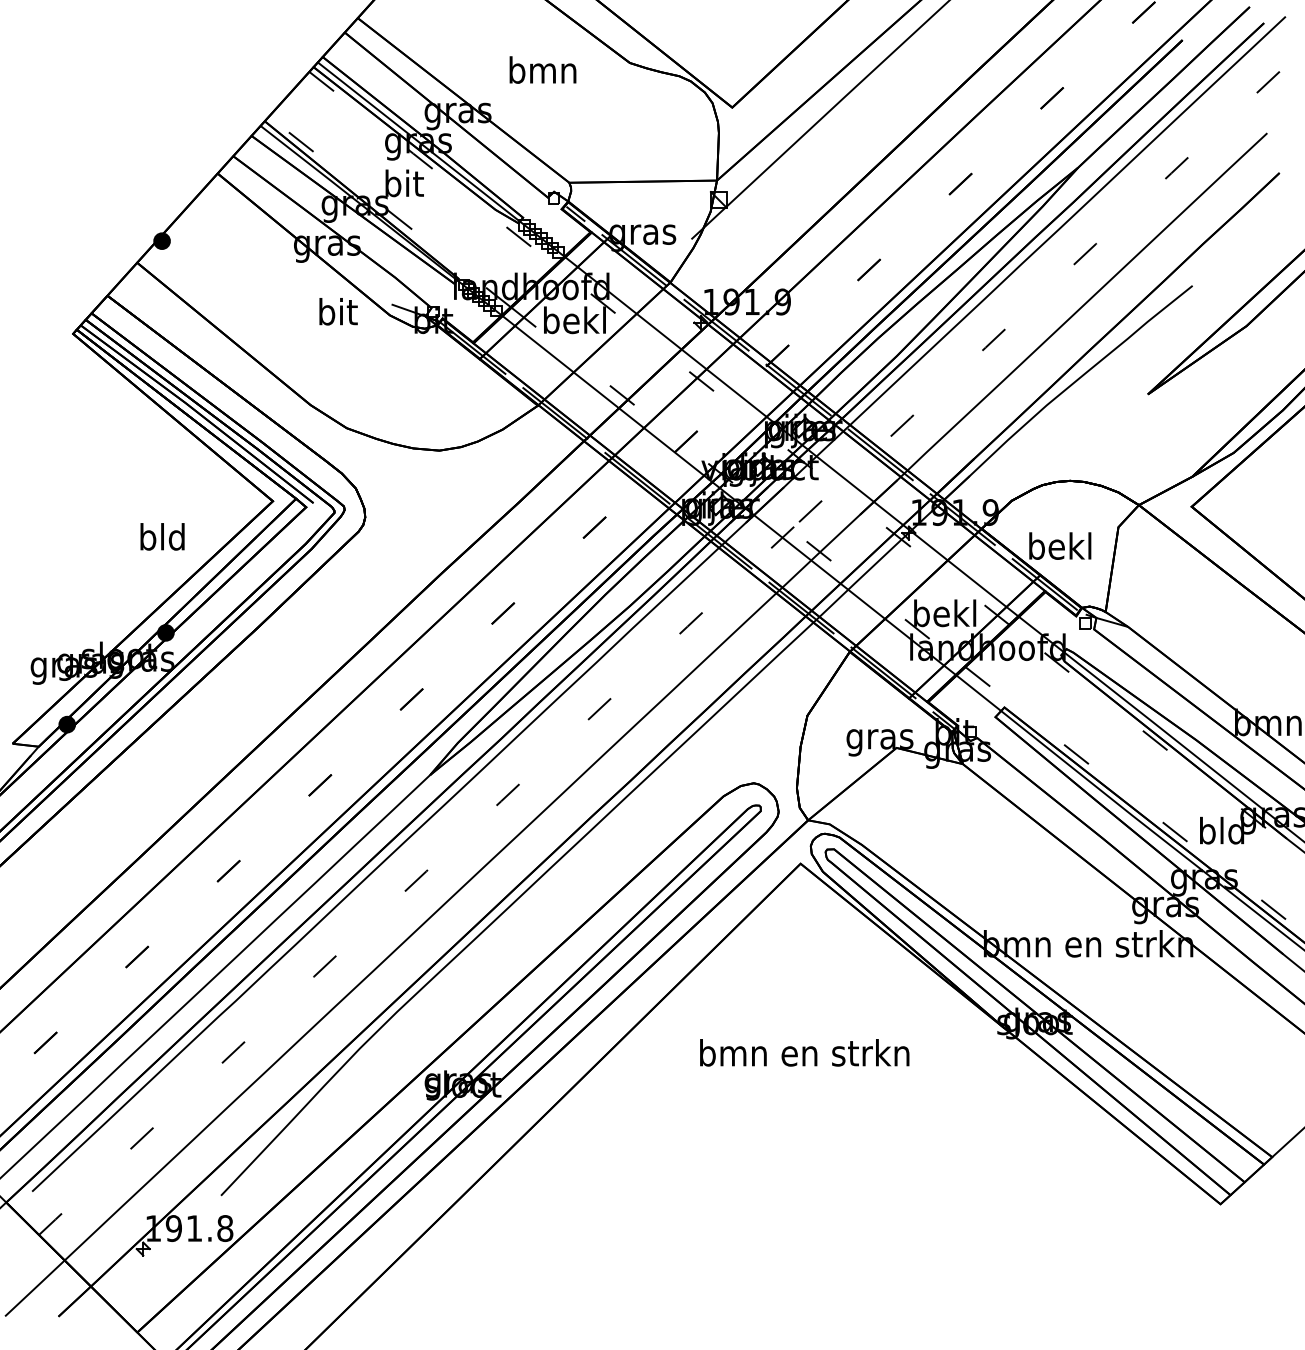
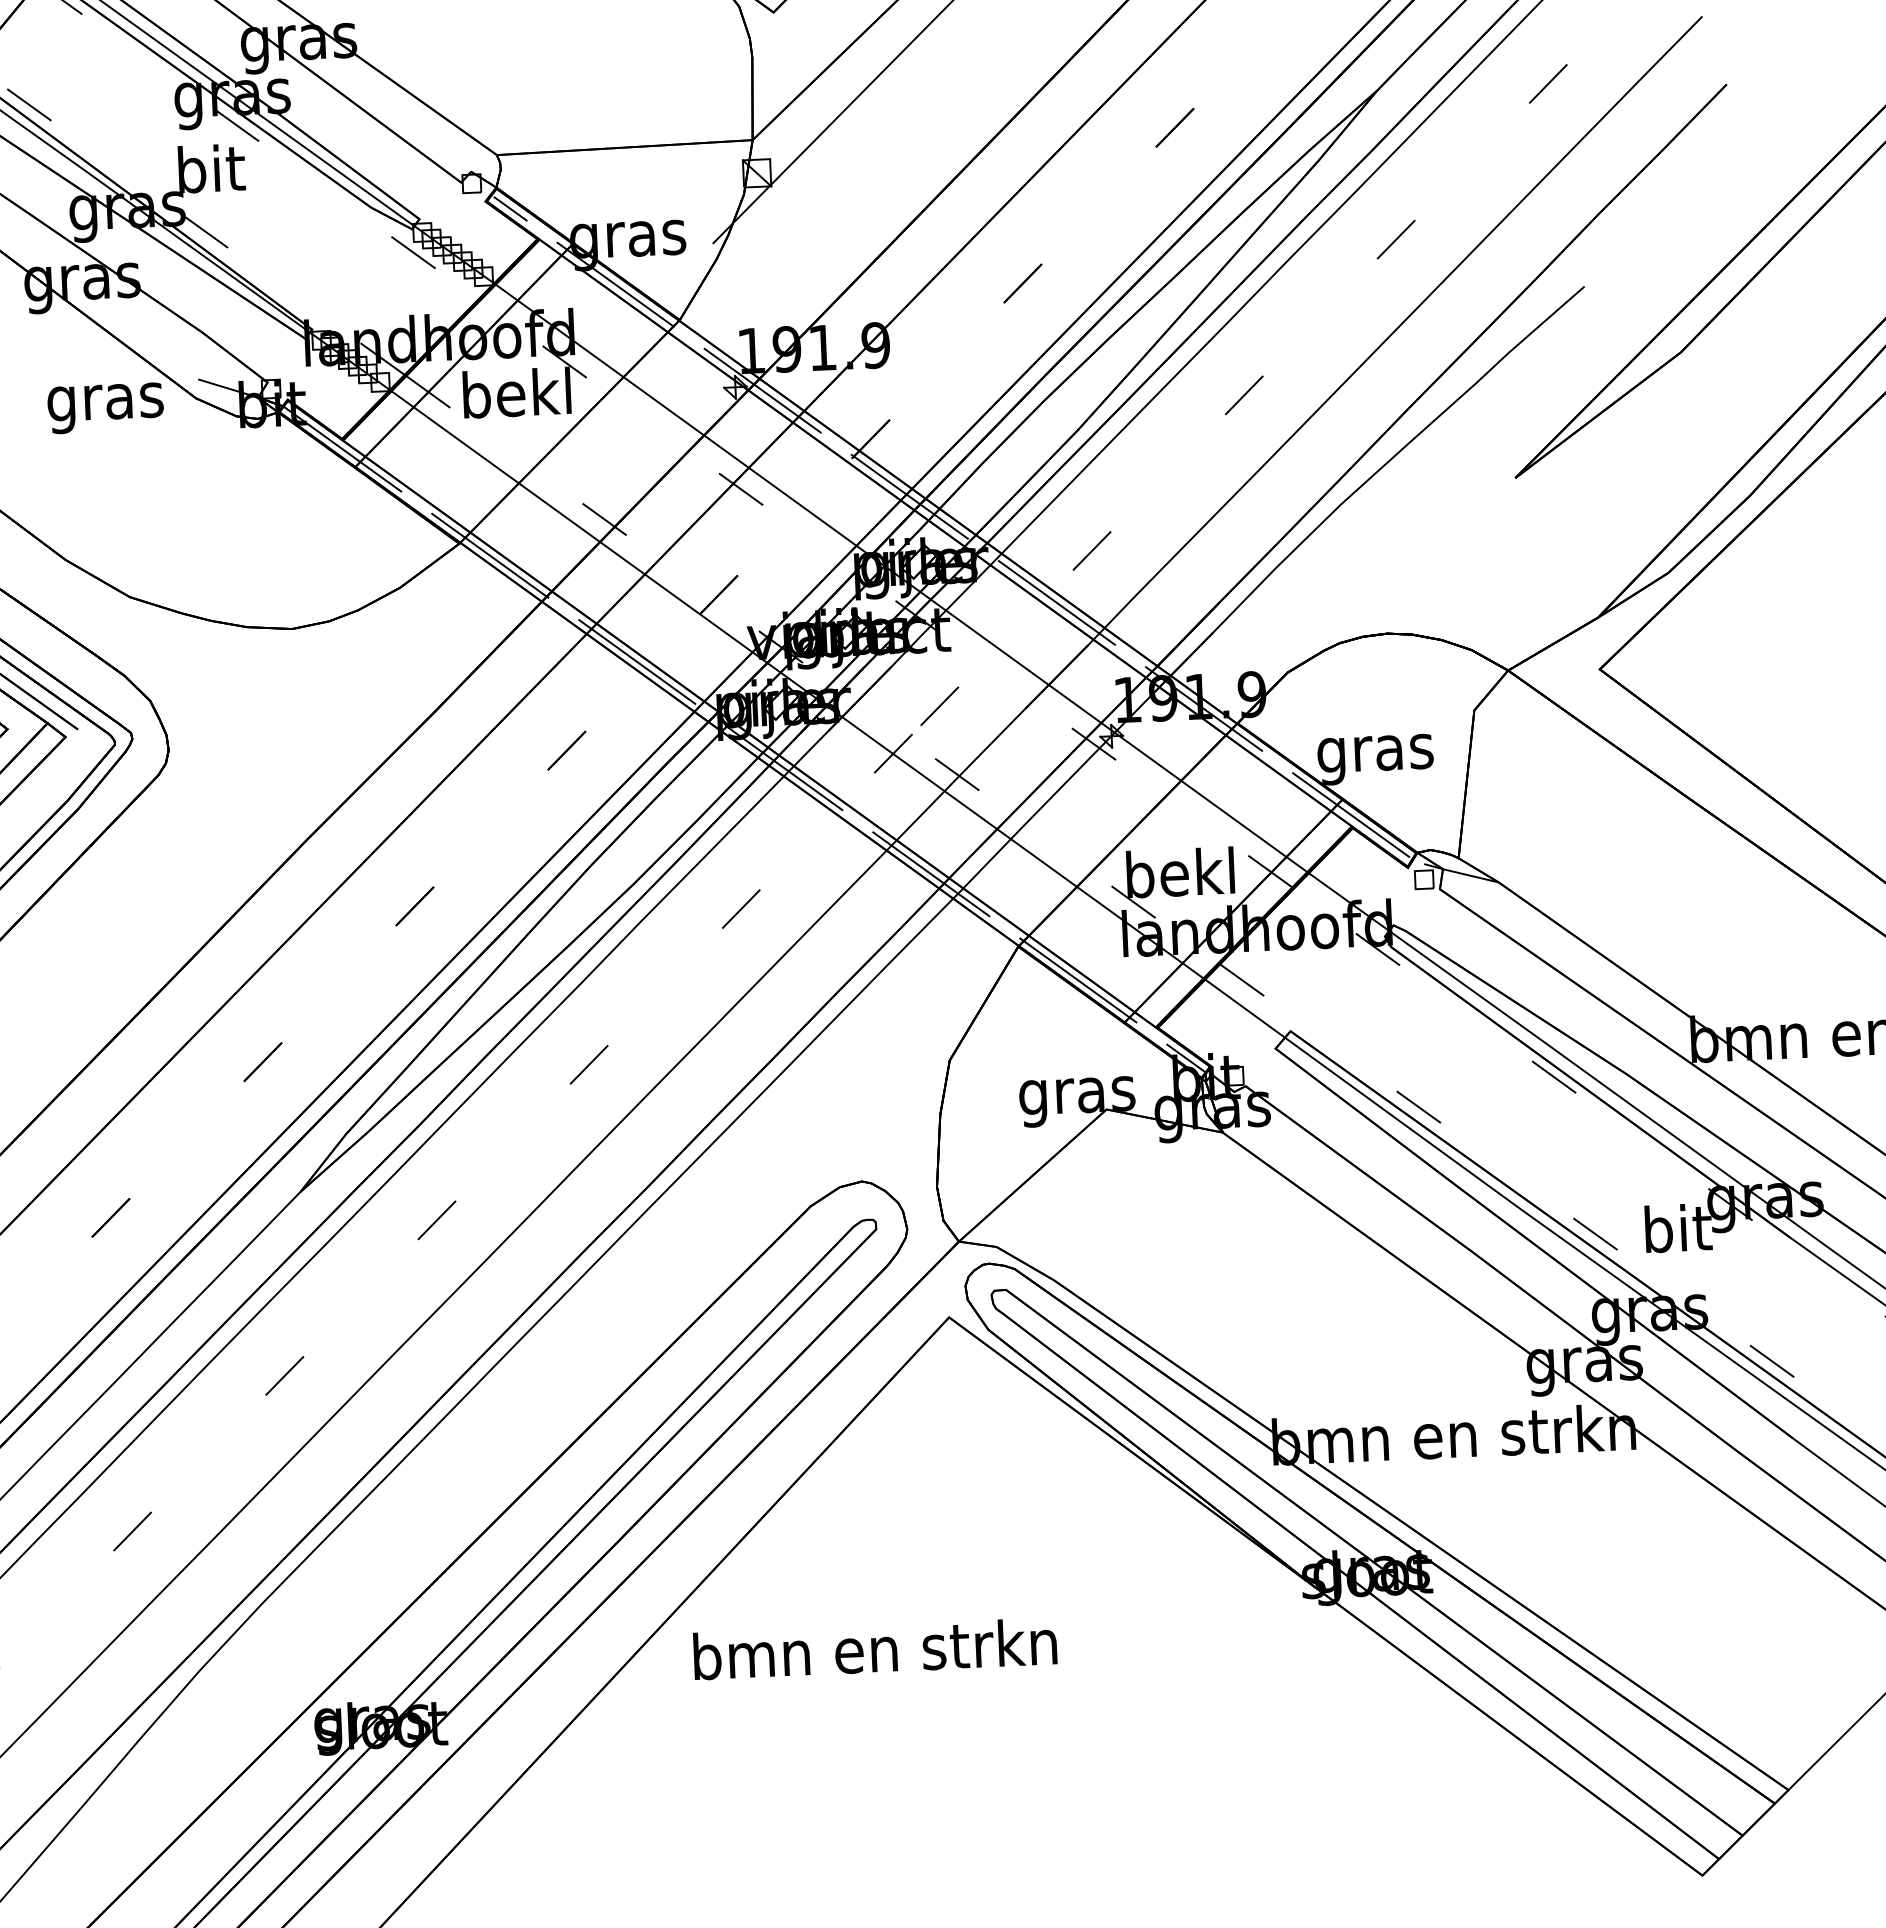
text: (337, 315) -> (105, 402), bit -> gras
text: (1060, 549) -> (1375, 753), bekl -> gras
text: (1222, 830) -> (1677, 1227), bld -> bit
text: (804, 1052) -> (874, 1648), moved

